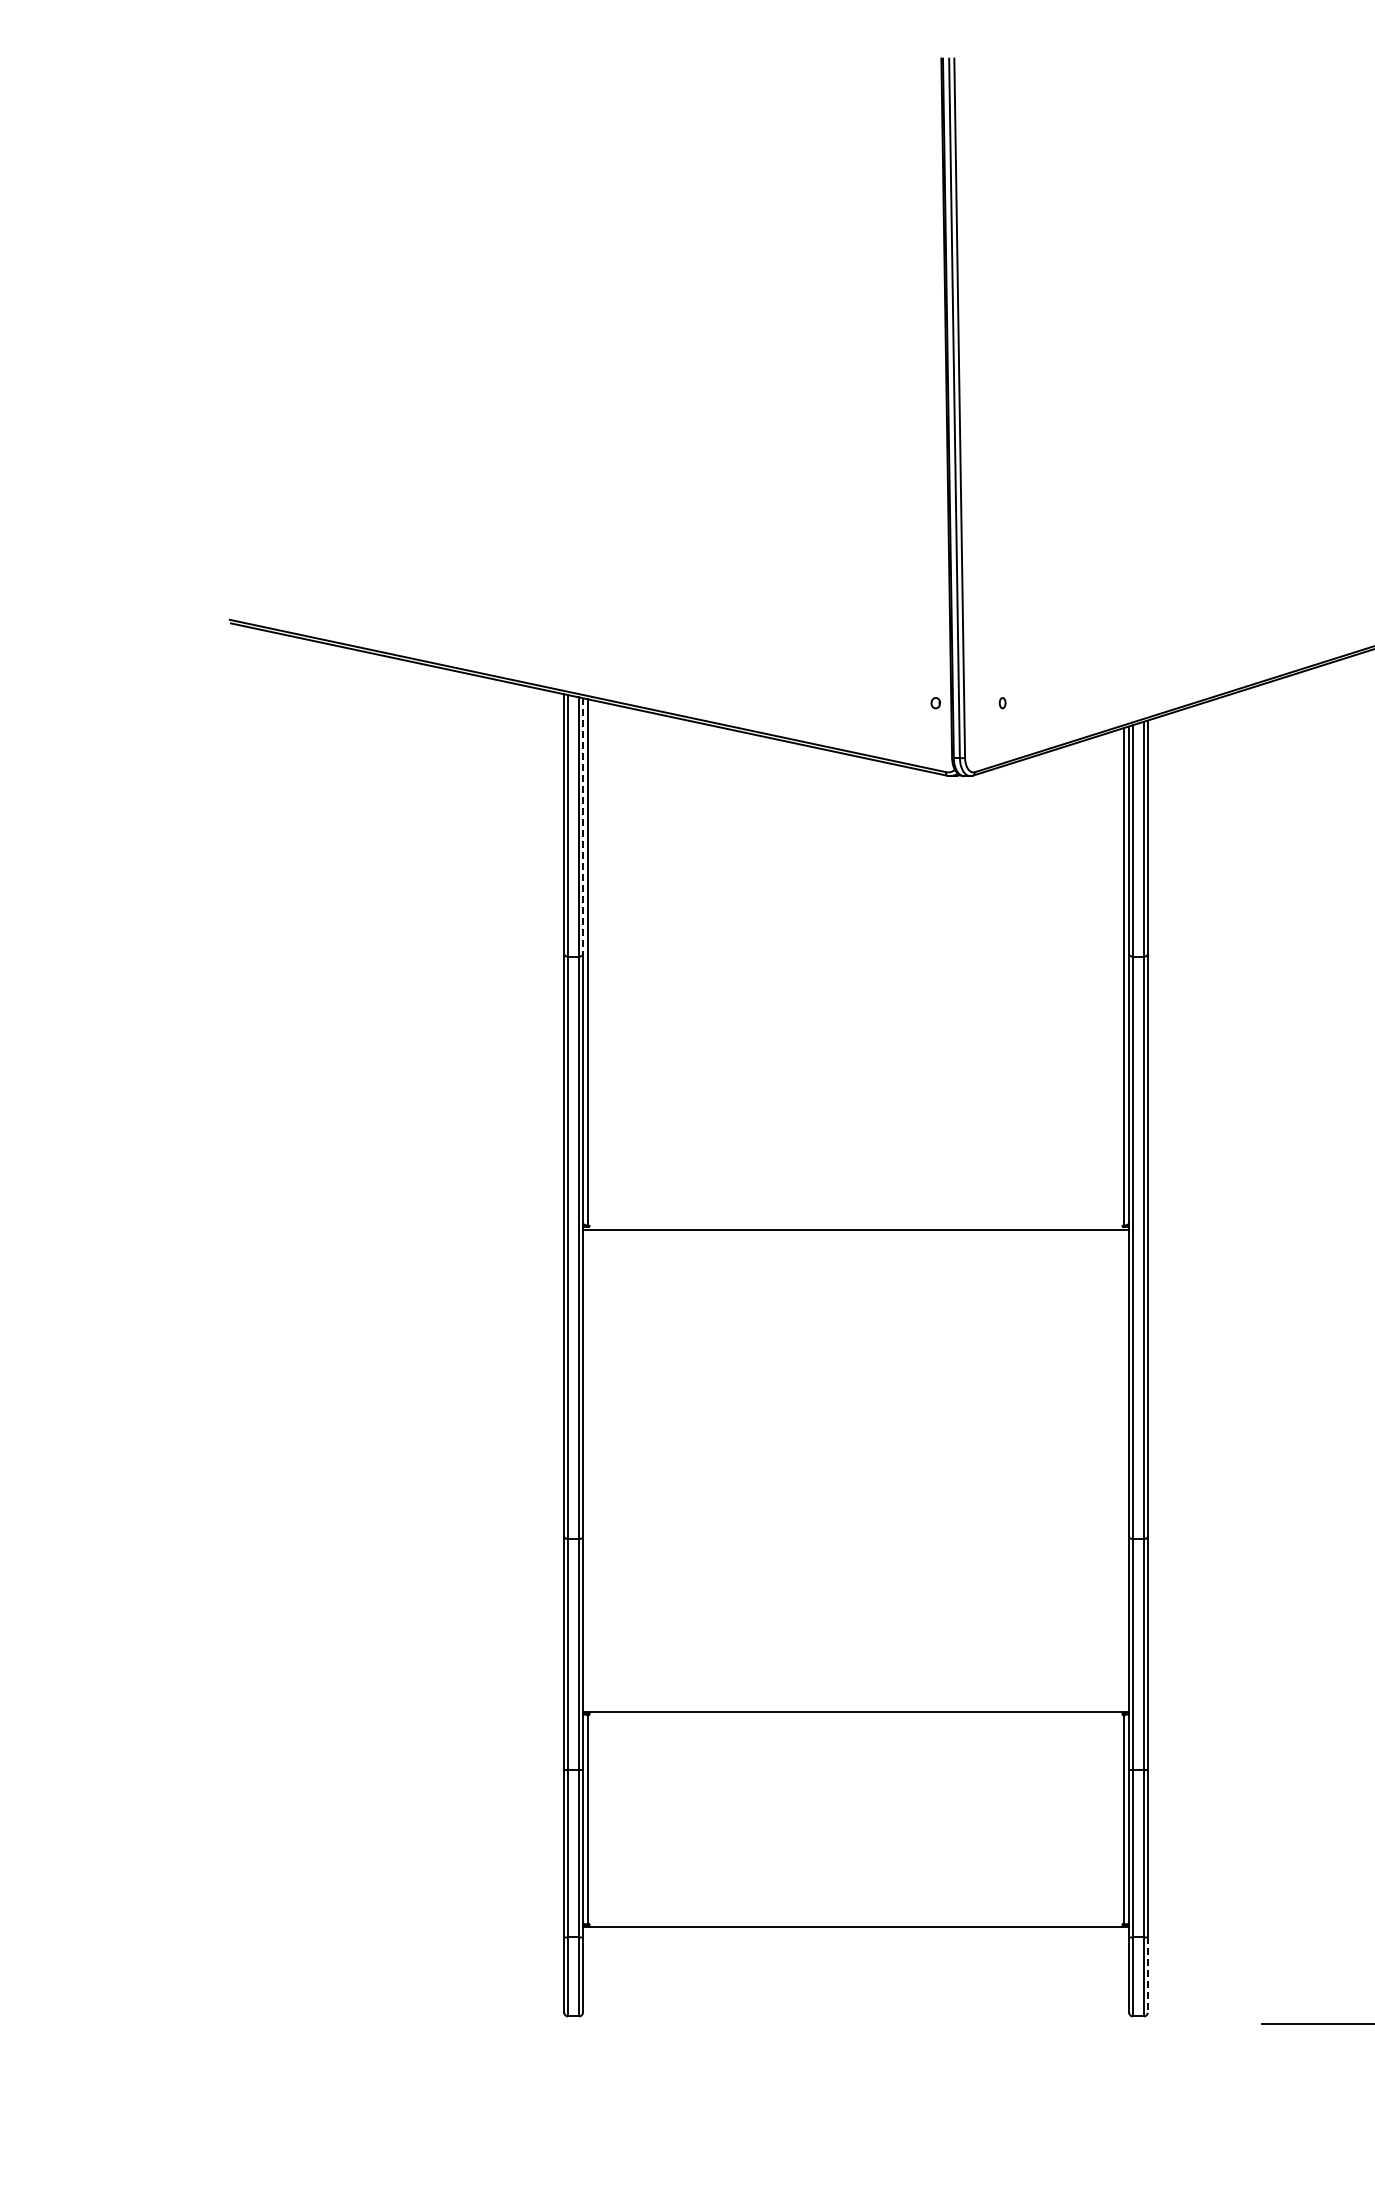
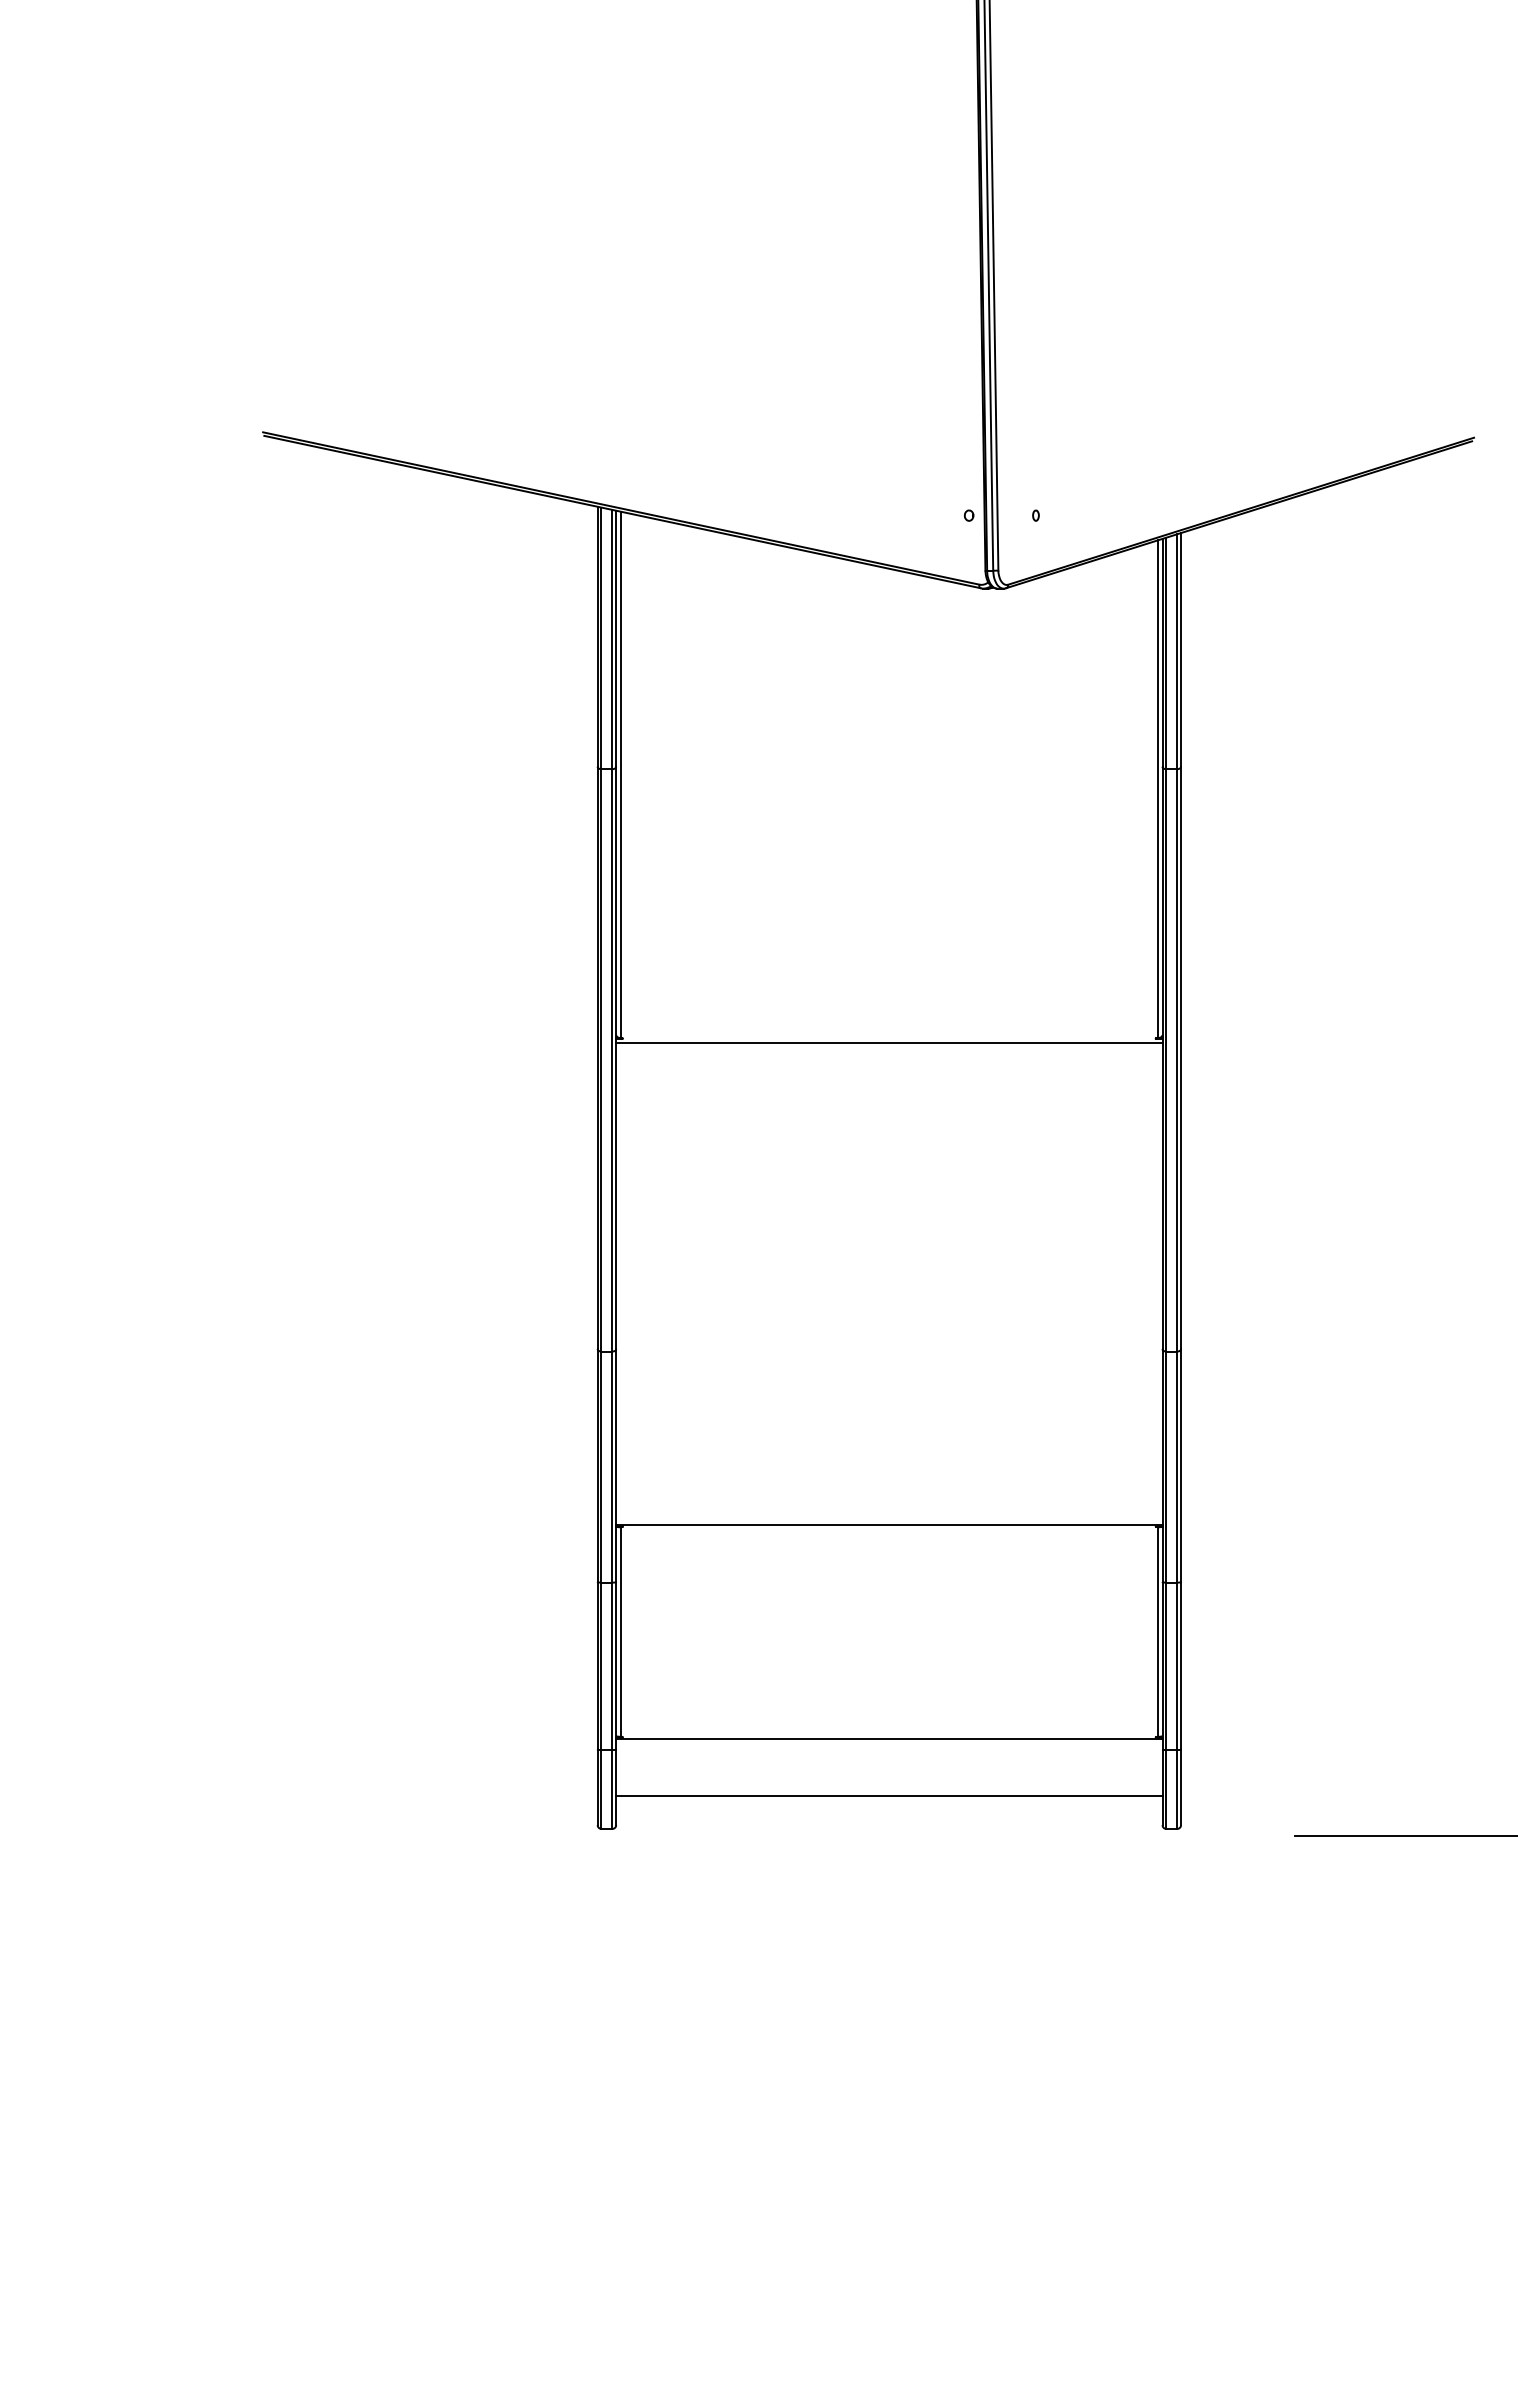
line: (583, 827) -> (616, 639), dashed -> solid
line: (1148, 1975) -> (1181, 1787), dashed -> solid
line: (856, 1983) -> (889, 1795), added

